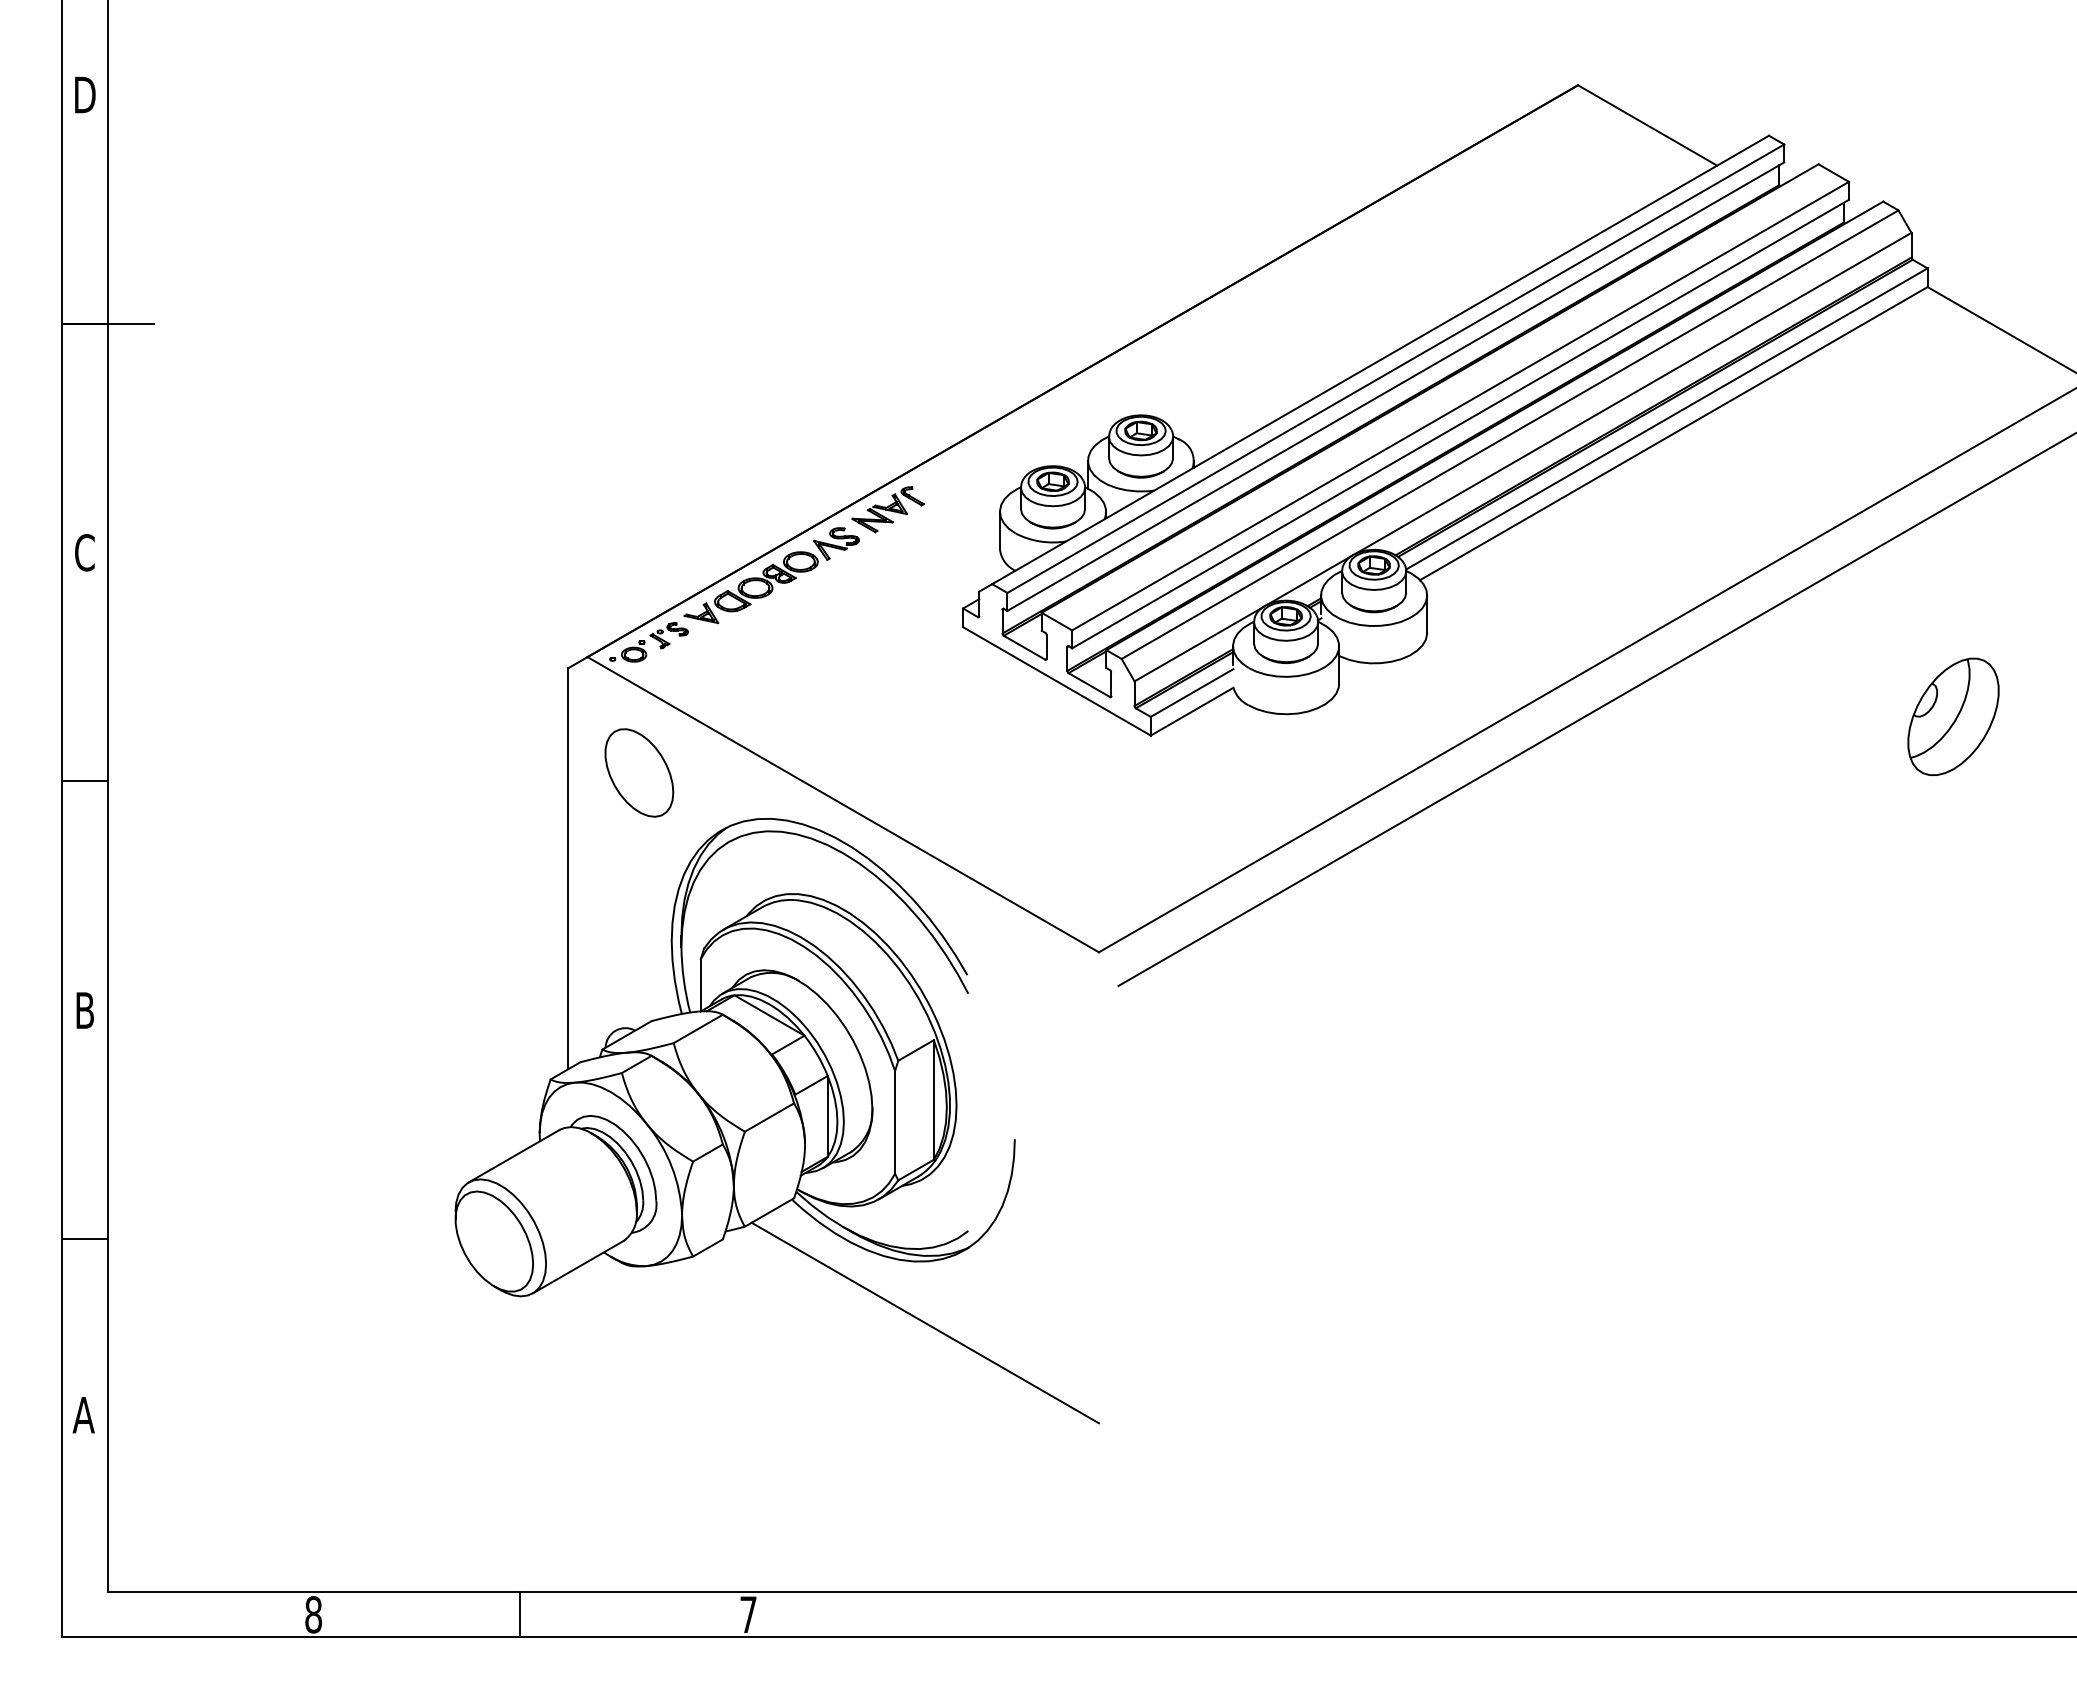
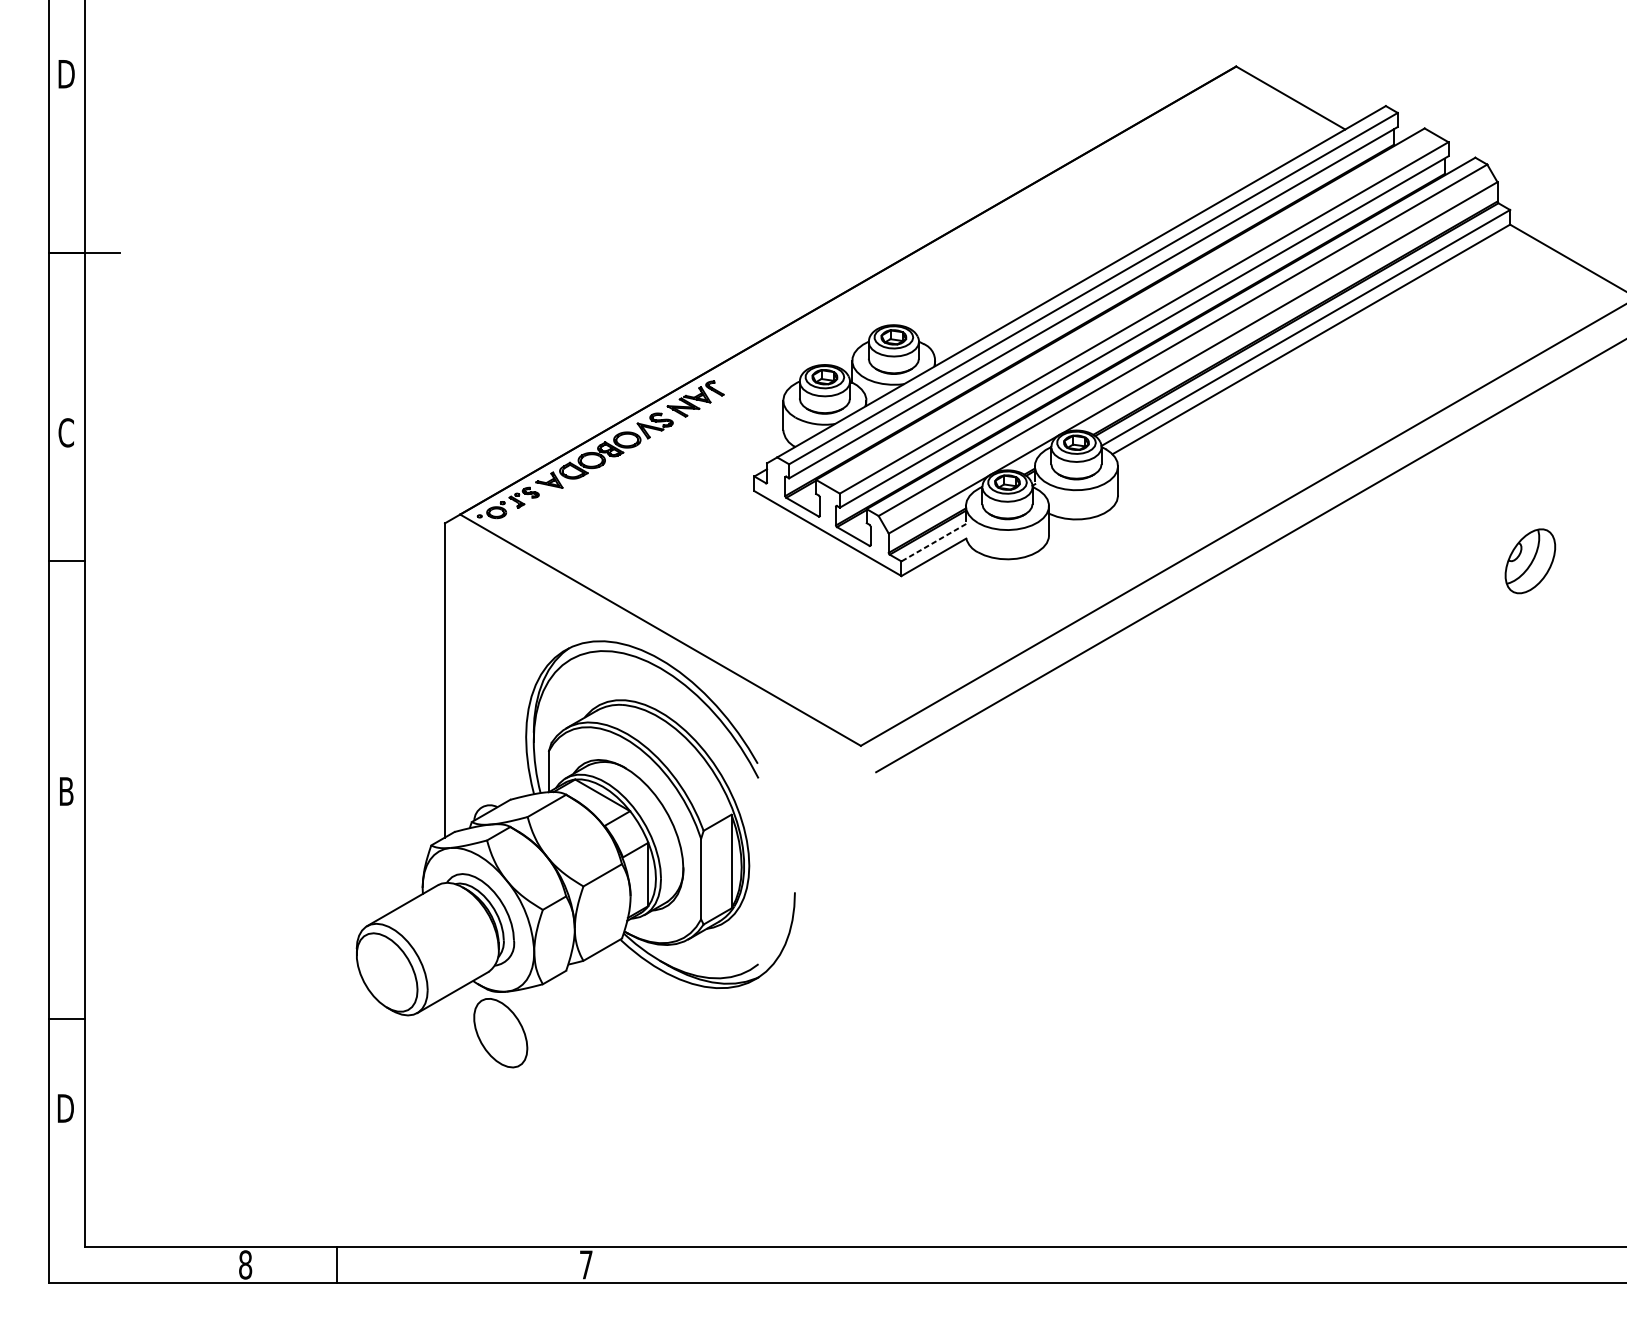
line: (1192, 693) -> (934, 543), solid -> dashed
part: (1953, 716) -> (1530, 561), size x0.7
part: (639, 772) -> (500, 1032), moved
line: (85, 781) -> (66, 561), moved
line: (85, 1239) -> (66, 1019), moved
line: (925, 1322) -> (724, 1035), removed
text: (83, 1415) -> (65, 1108), A -> D
line: (520, 1614) -> (337, 1264), moved

